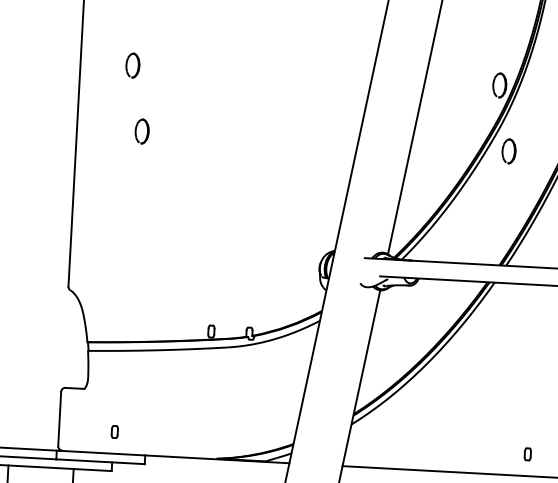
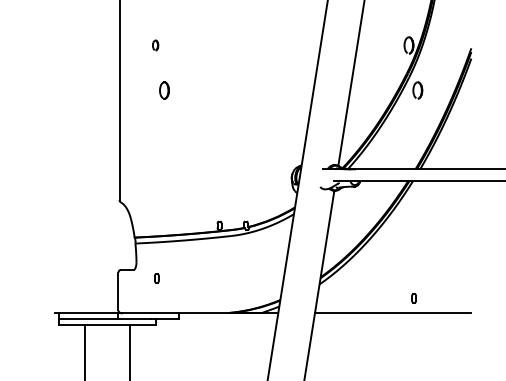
part: (132, 65) -> (155, 45), size x0.6
part: (114, 432) -> (156, 278), moved
part: (527, 454) -> (413, 298), moved

